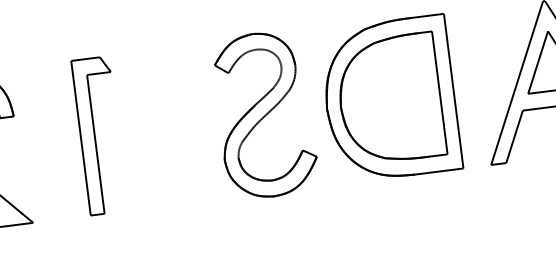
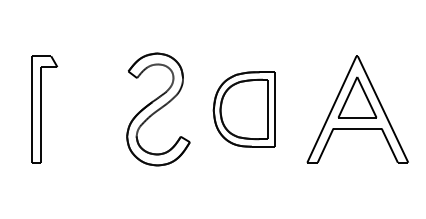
part: (388, 99) -> (243, 109), size x0.7

